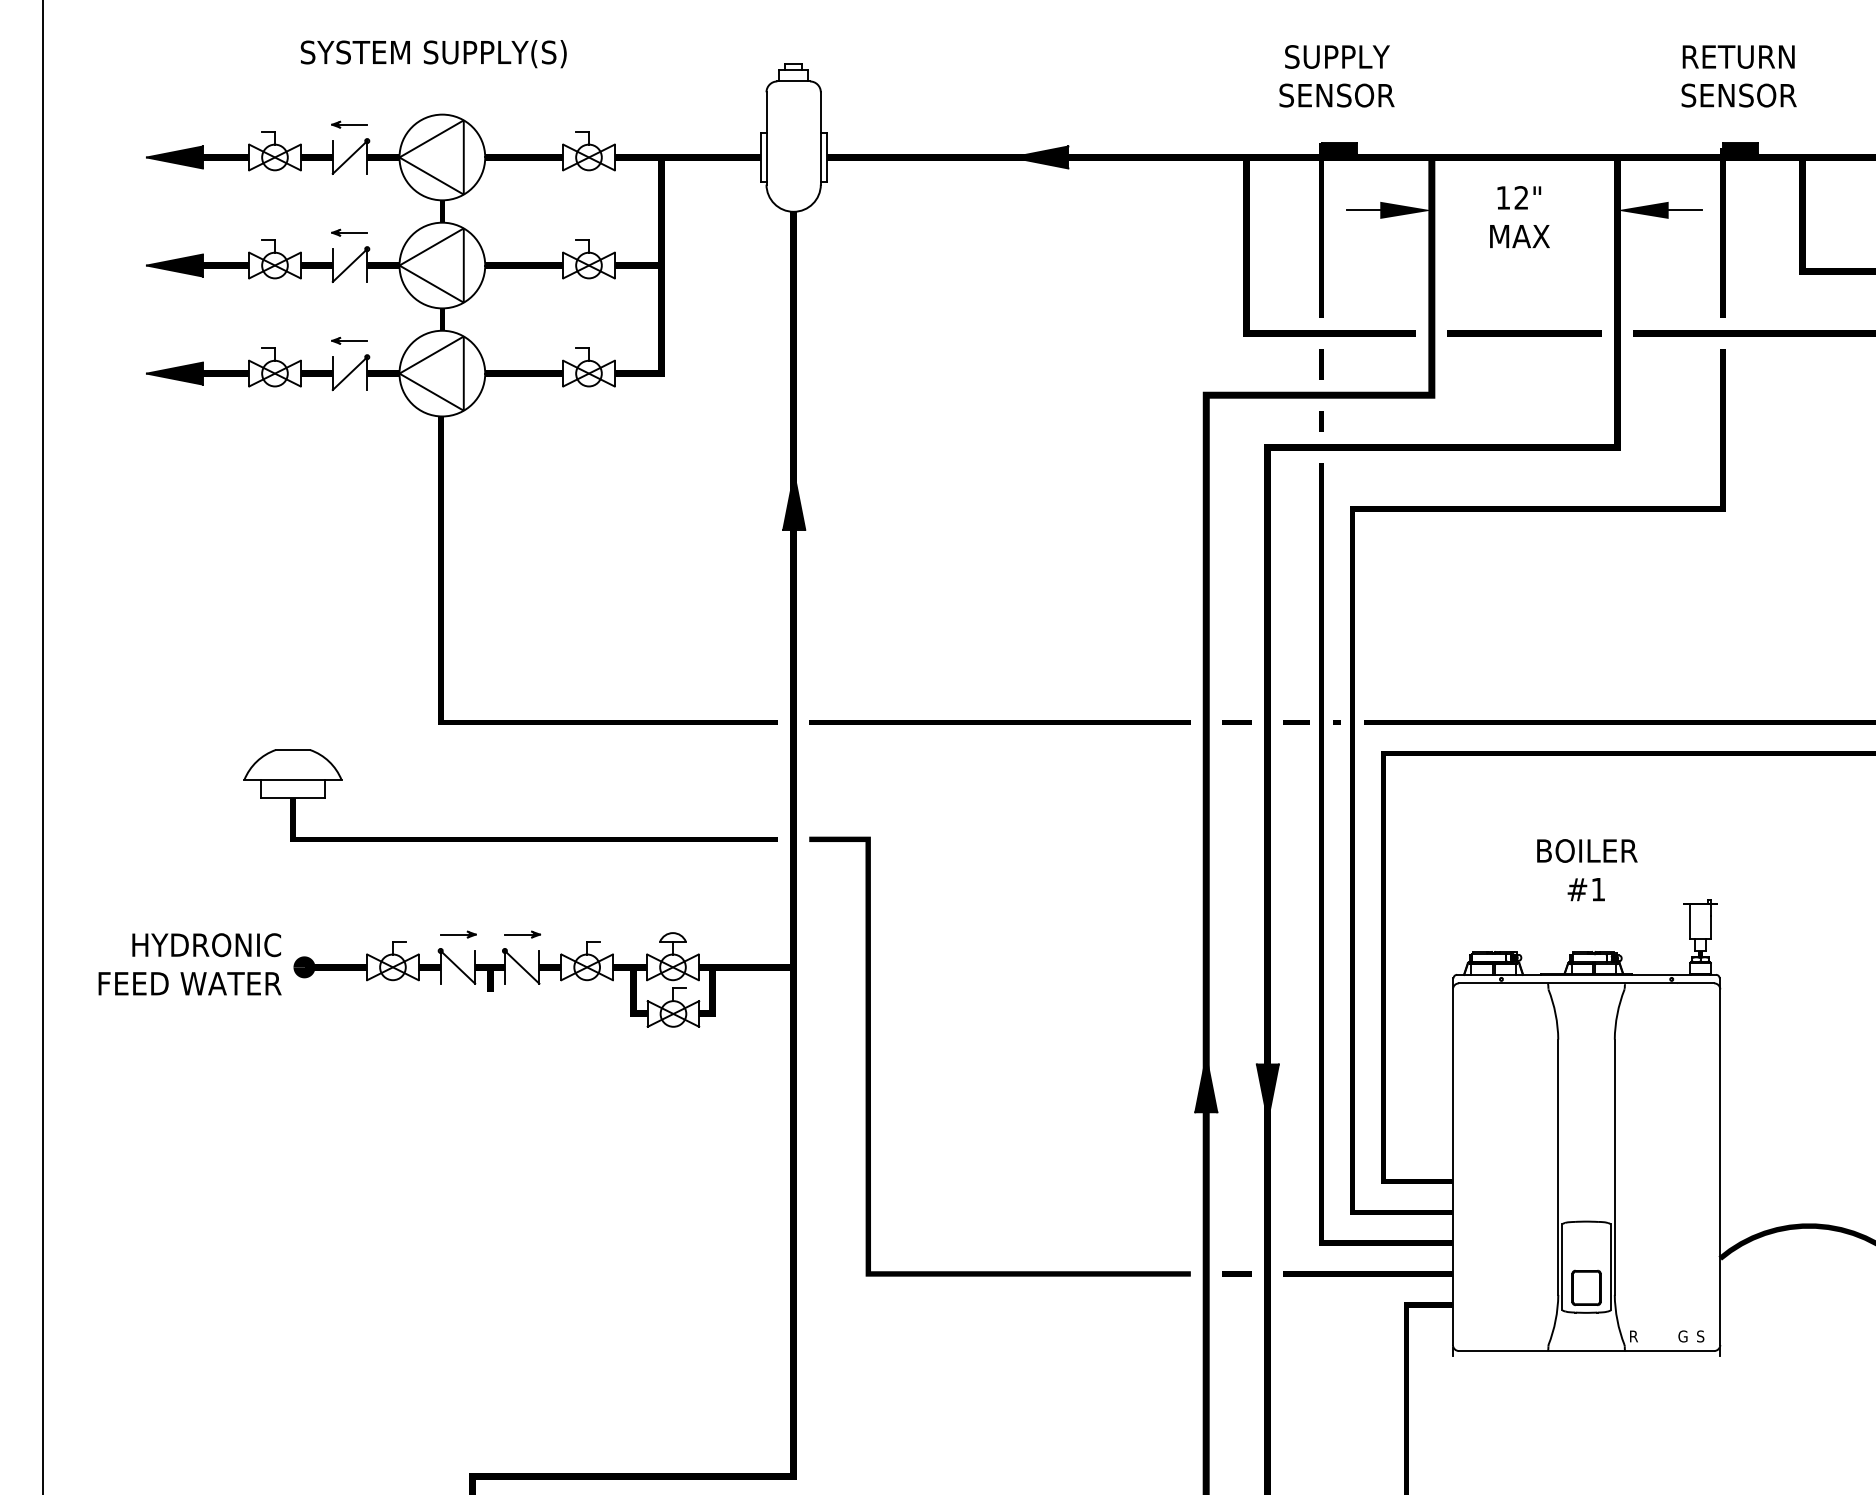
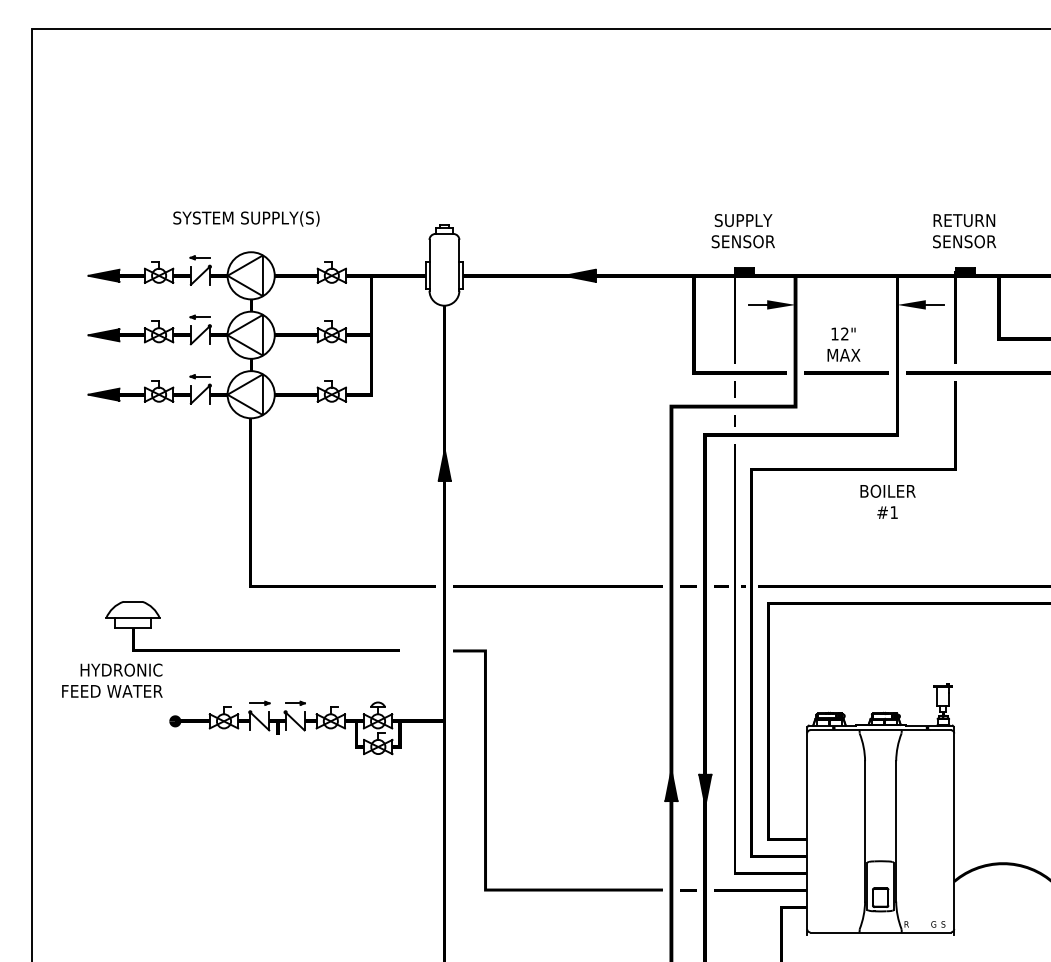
text: (1519, 216) -> (843, 344), moved
part: (510, 836) -> (252, 649), moved
text: (1586, 869) -> (887, 501), moved
text: (190, 963) -> (112, 680), moved

